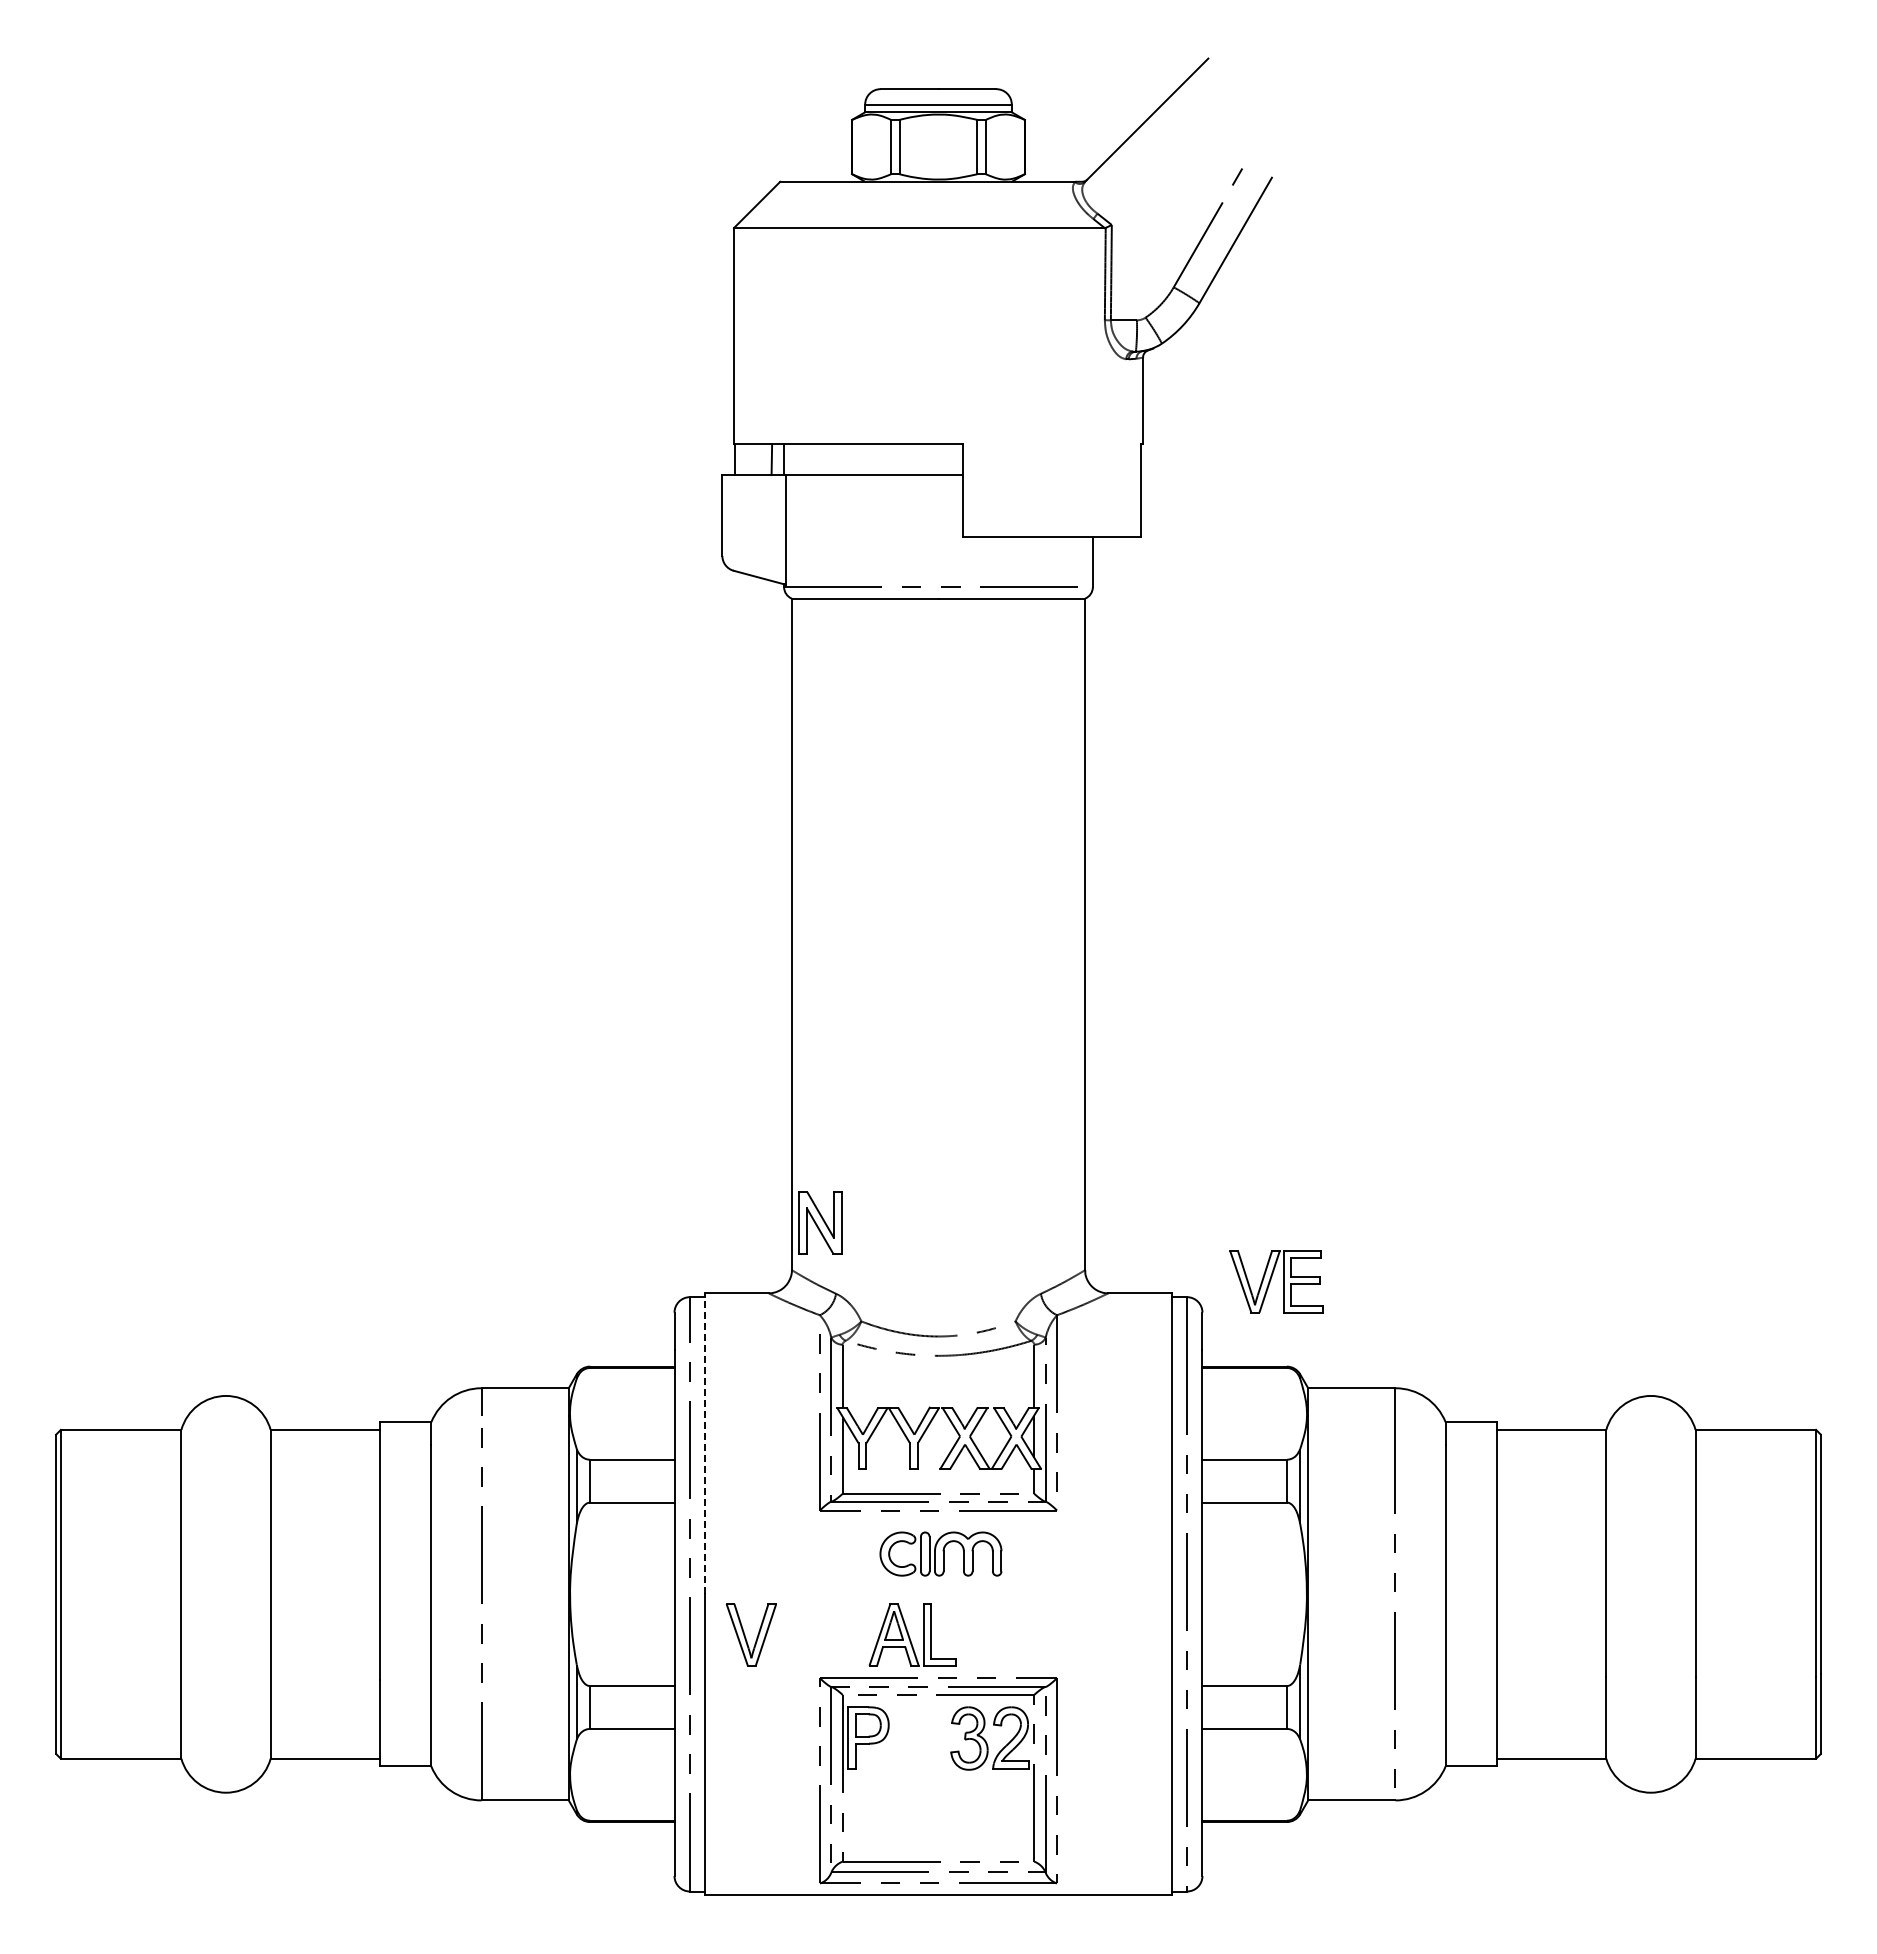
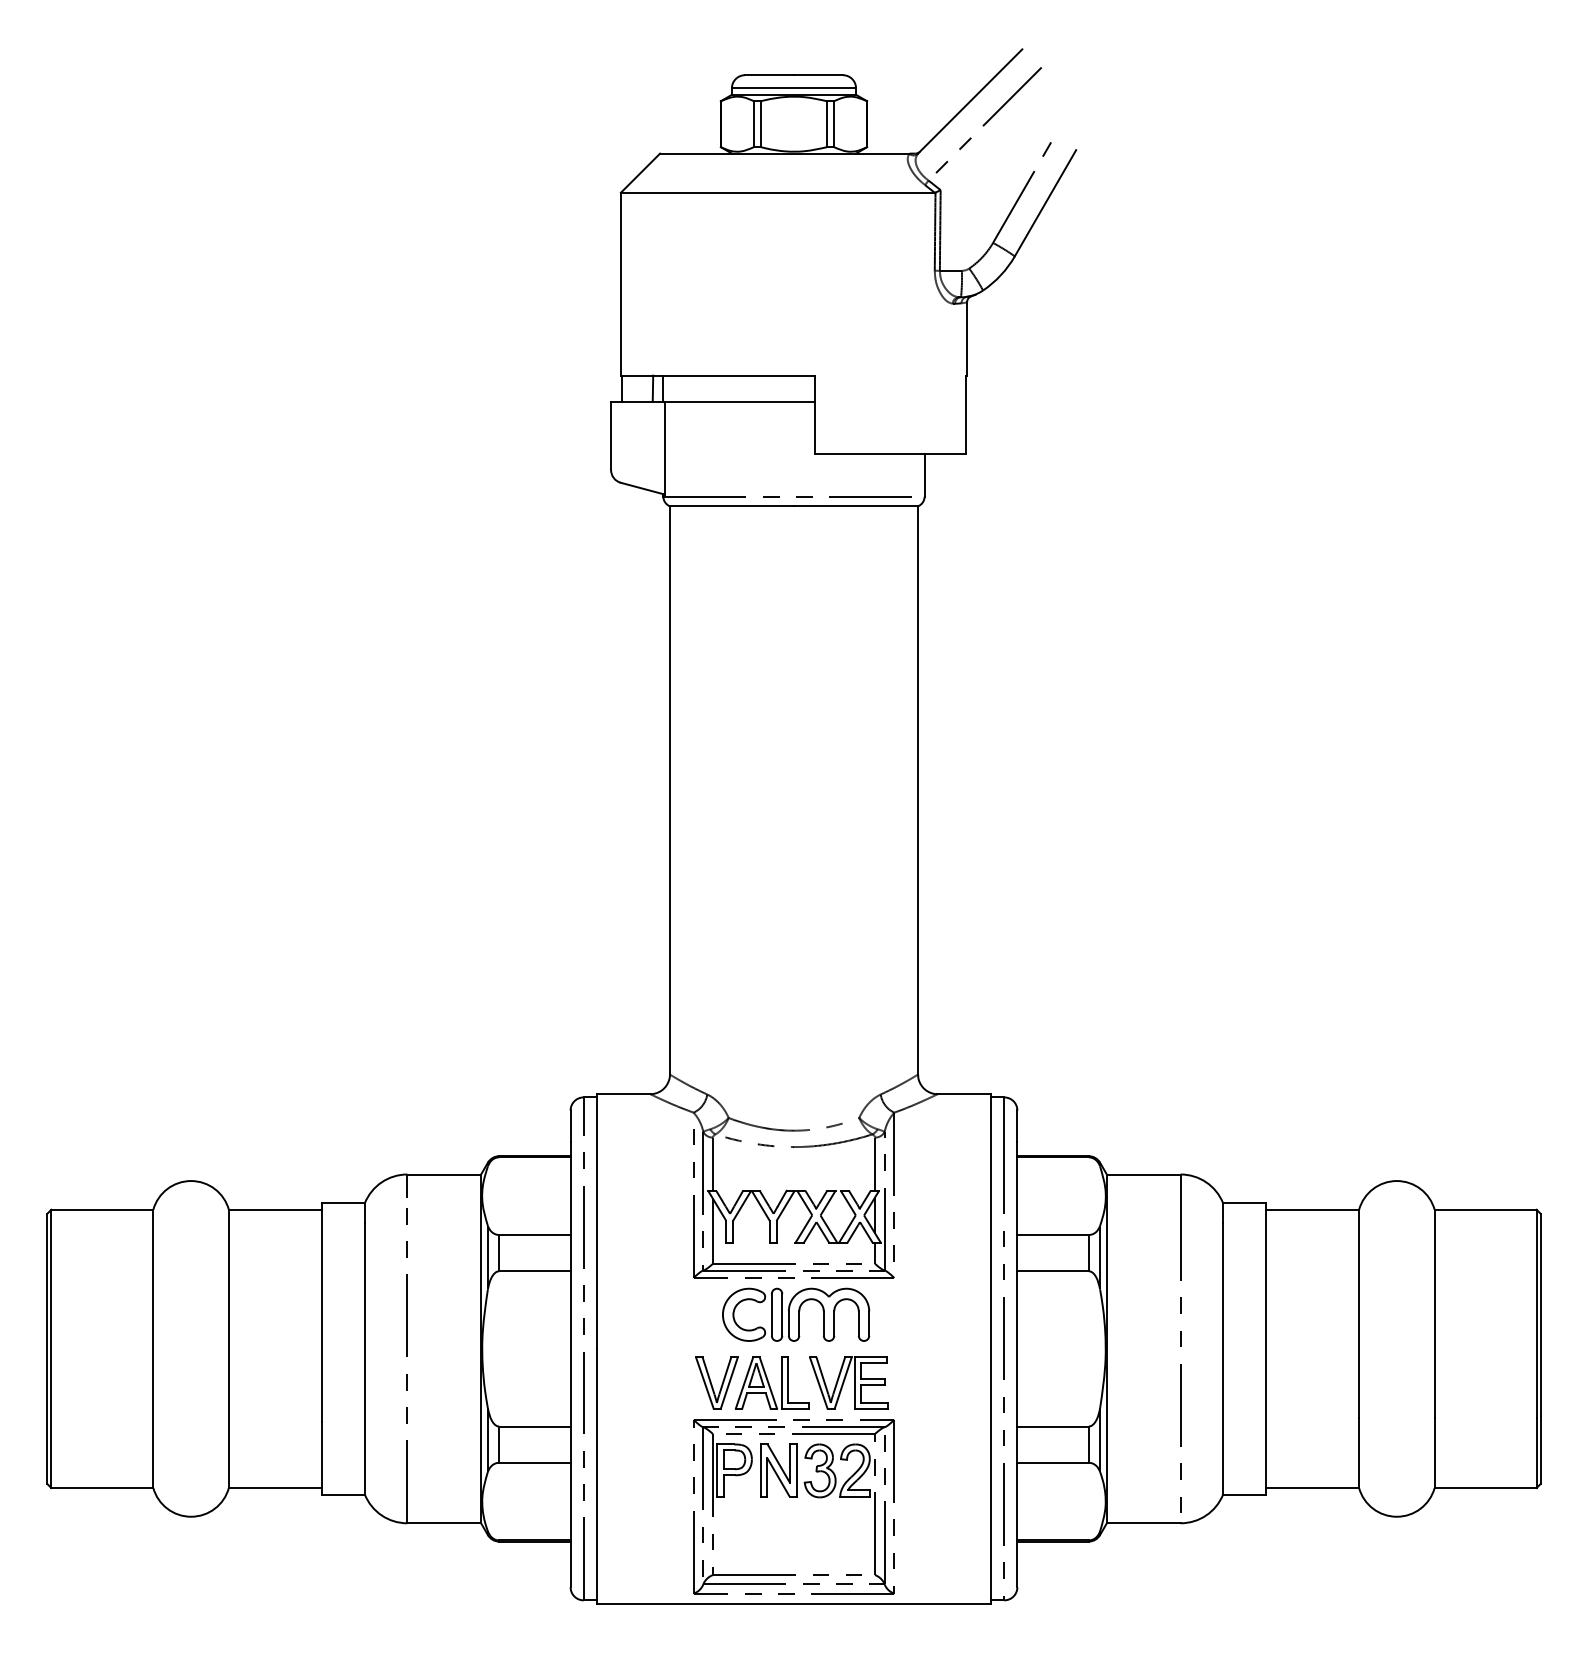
line: (1168, 142) -> (988, 120), added
part: (820, 1222) -> (778, 1470), moved
part: (1276, 1281) -> (849, 1382), moved
line: (705, 1443) -> (596, 1221), dashed -> solid
part: (940, 1553) -> (795, 1314), size x1.43
part: (750, 1634) -> (716, 1382), moved

